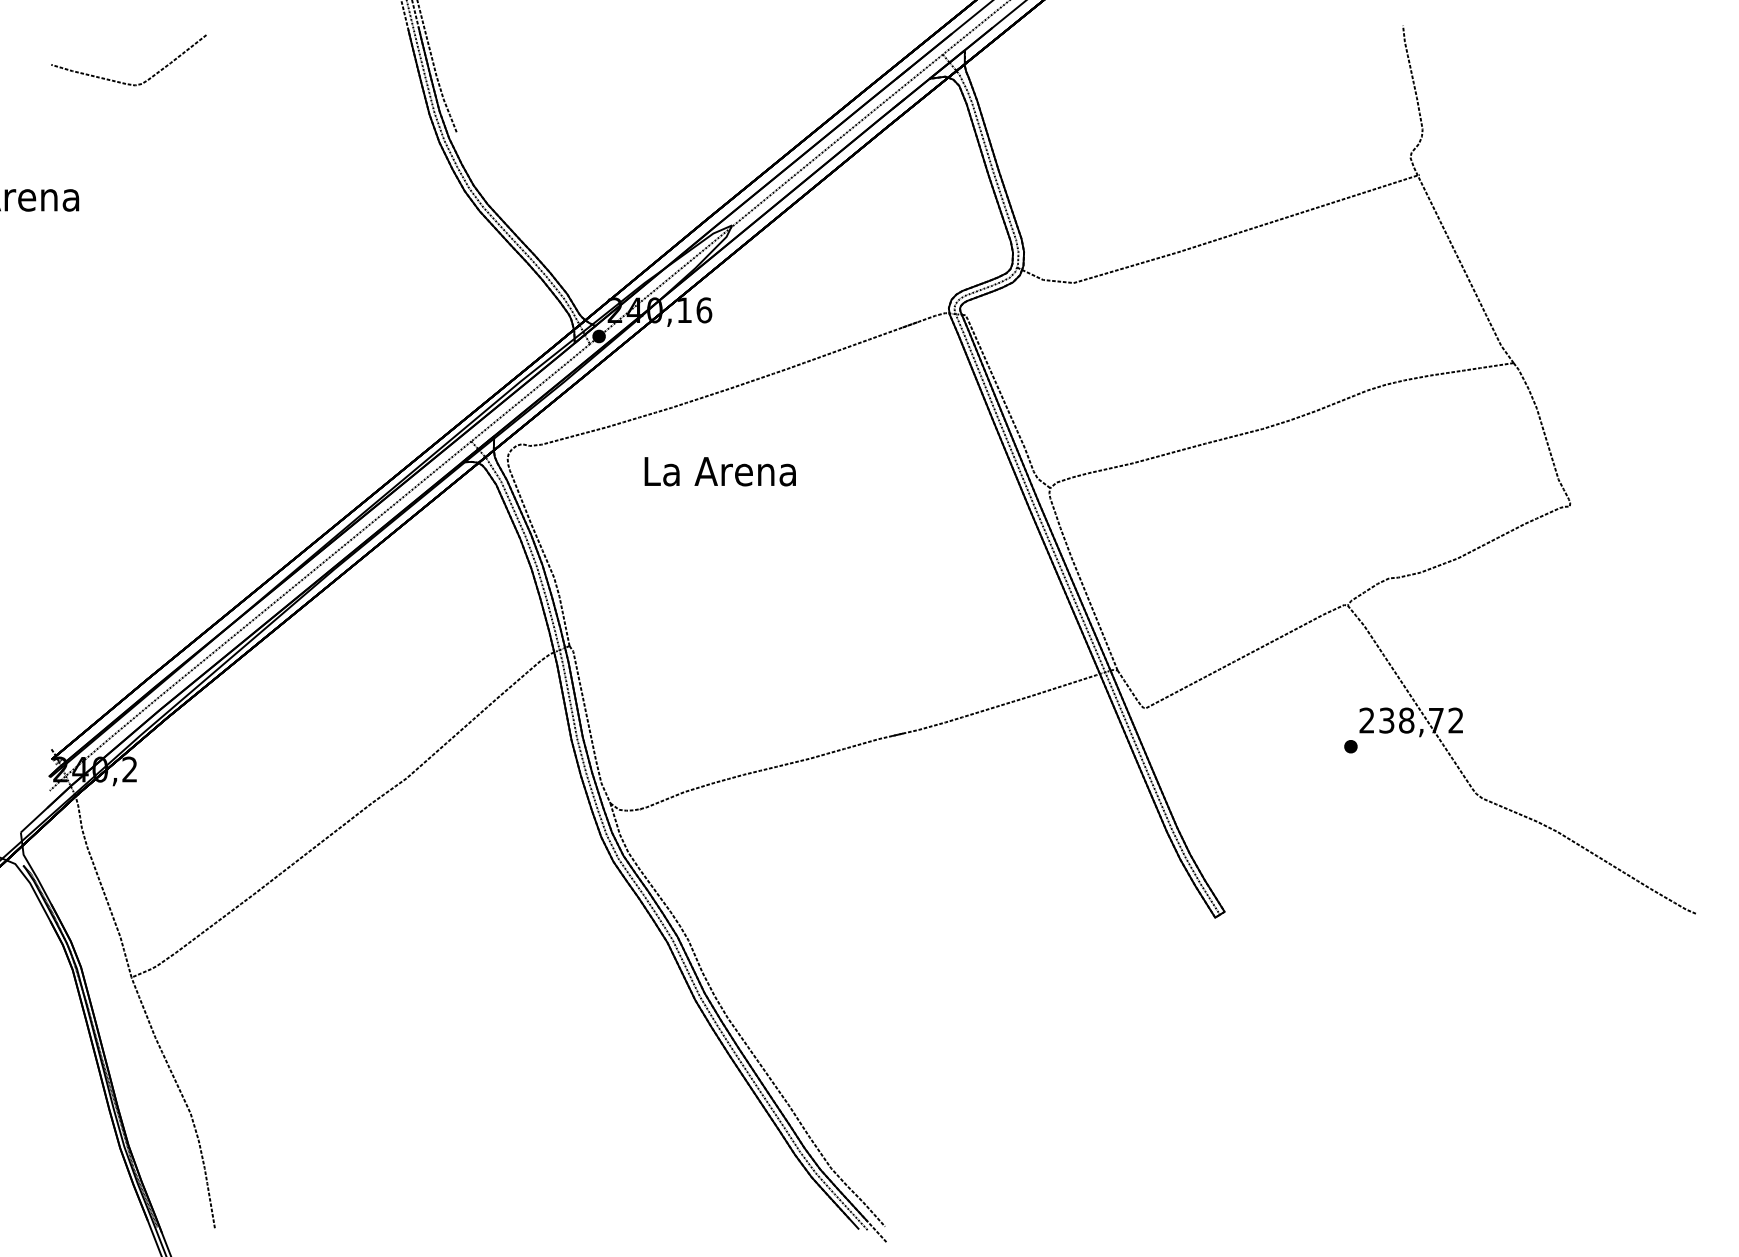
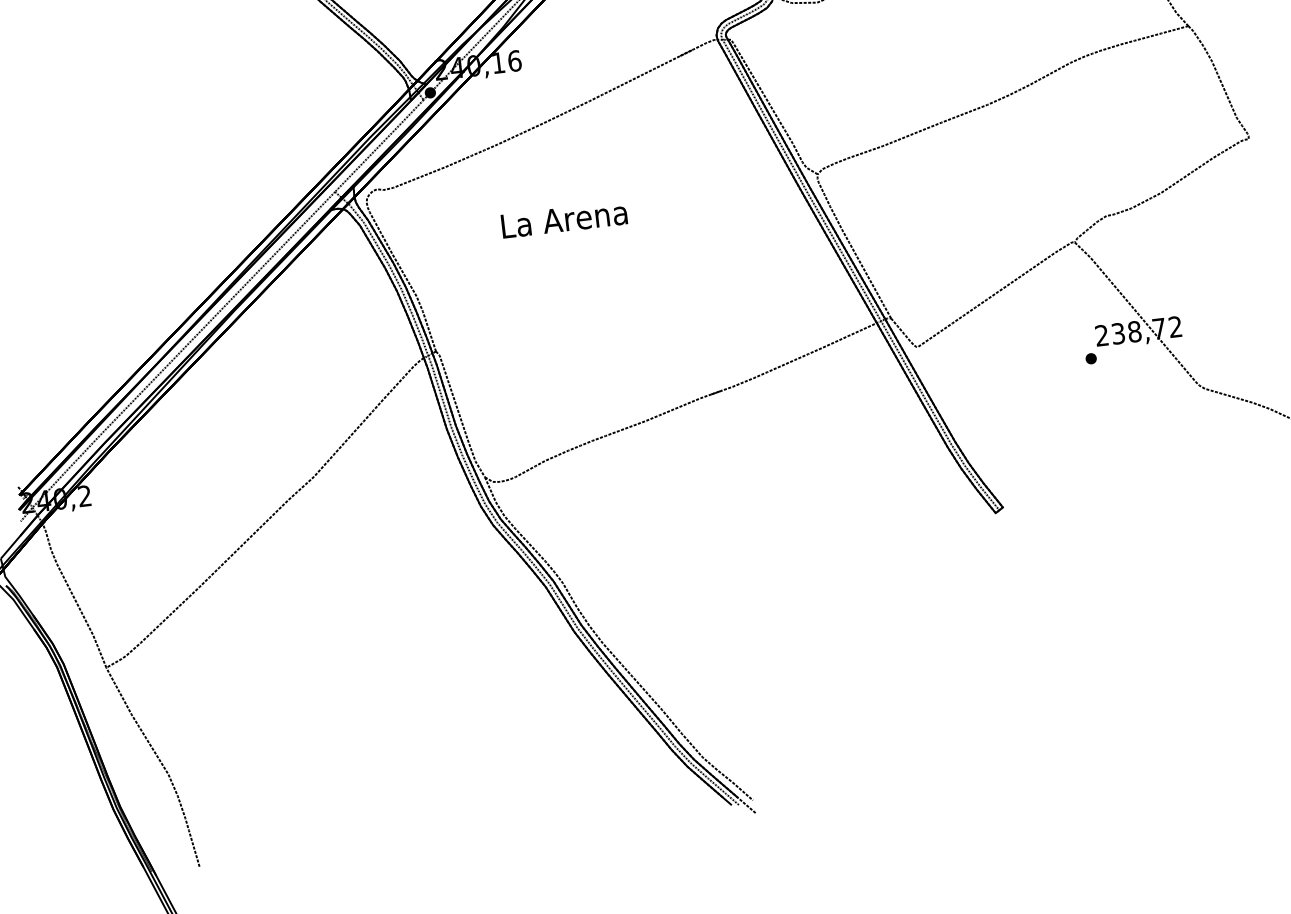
text: (719, 471) -> (563, 219), moved

